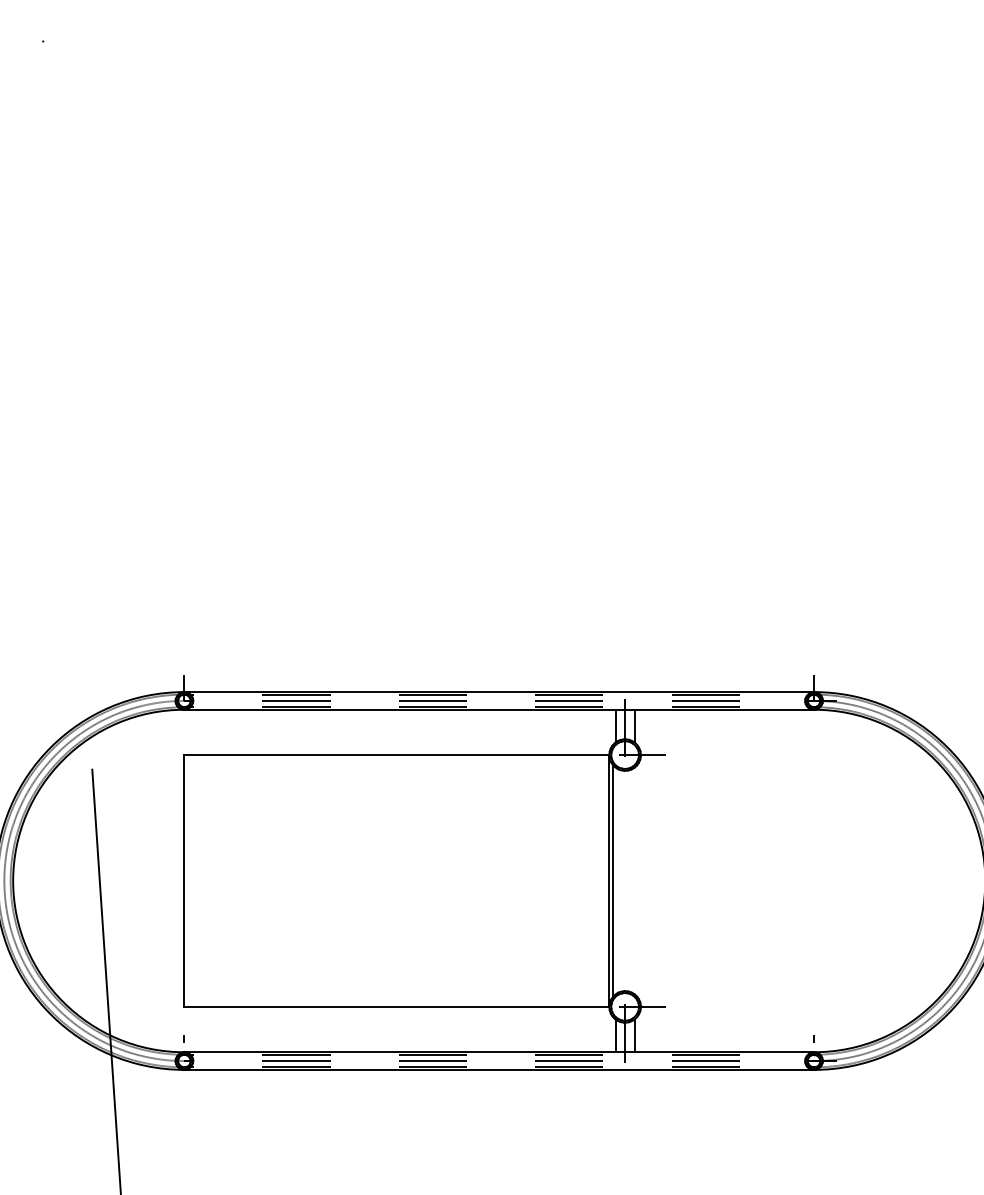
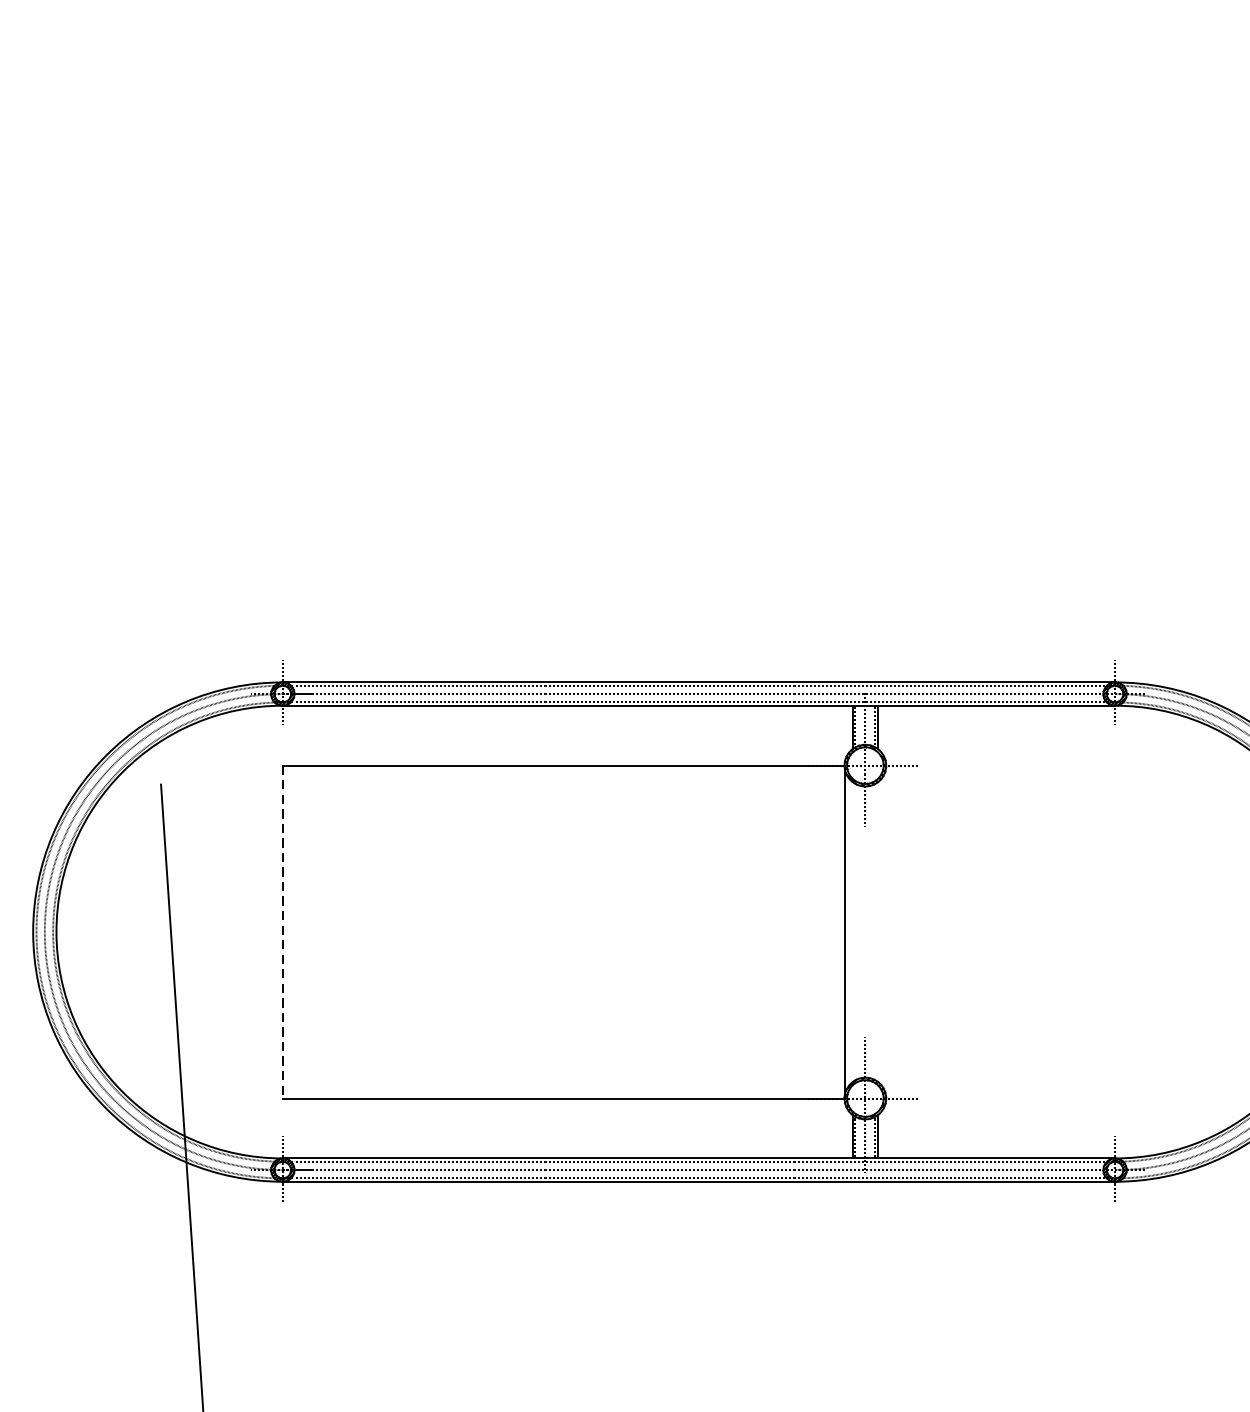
line: (612, 880) -> (848, 931), removed
line: (184, 881) -> (282, 932), solid -> dashed

